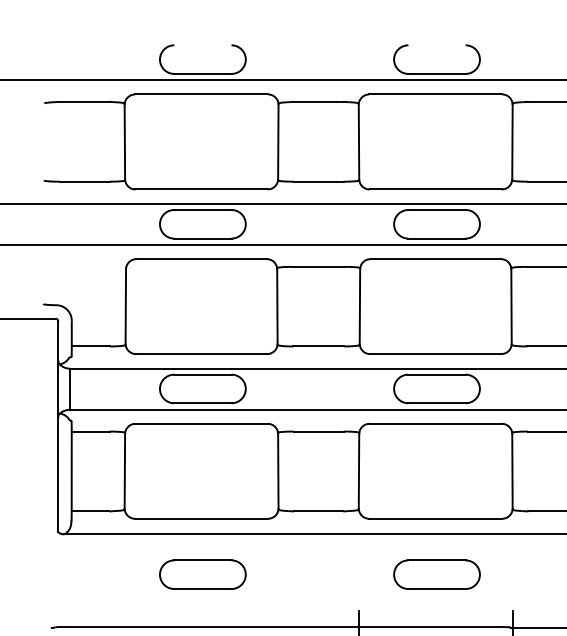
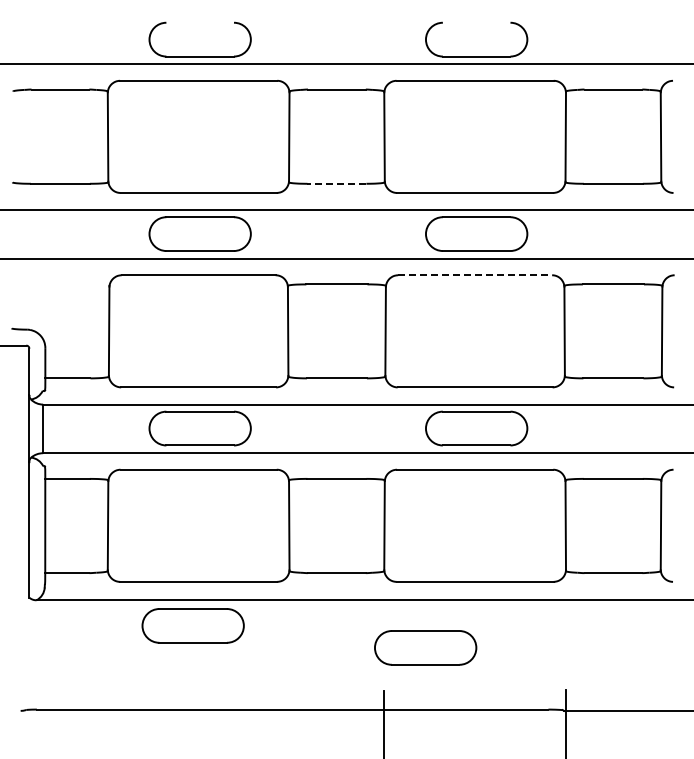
line: (318, 181) -> (336, 183), solid -> dashed
line: (436, 259) -> (475, 275), solid -> dashed
part: (202, 574) -> (192, 625), moved
part: (436, 574) -> (425, 647), moved

